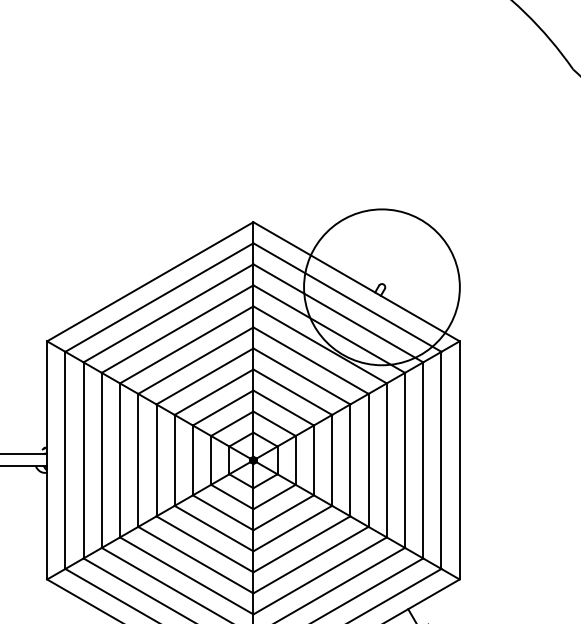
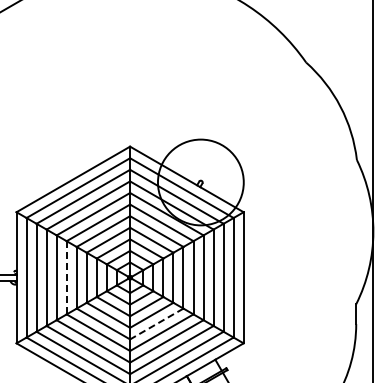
line: (137, 459) -> (66, 277), solid -> dashed
line: (301, 545) -> (156, 324), solid -> dashed

